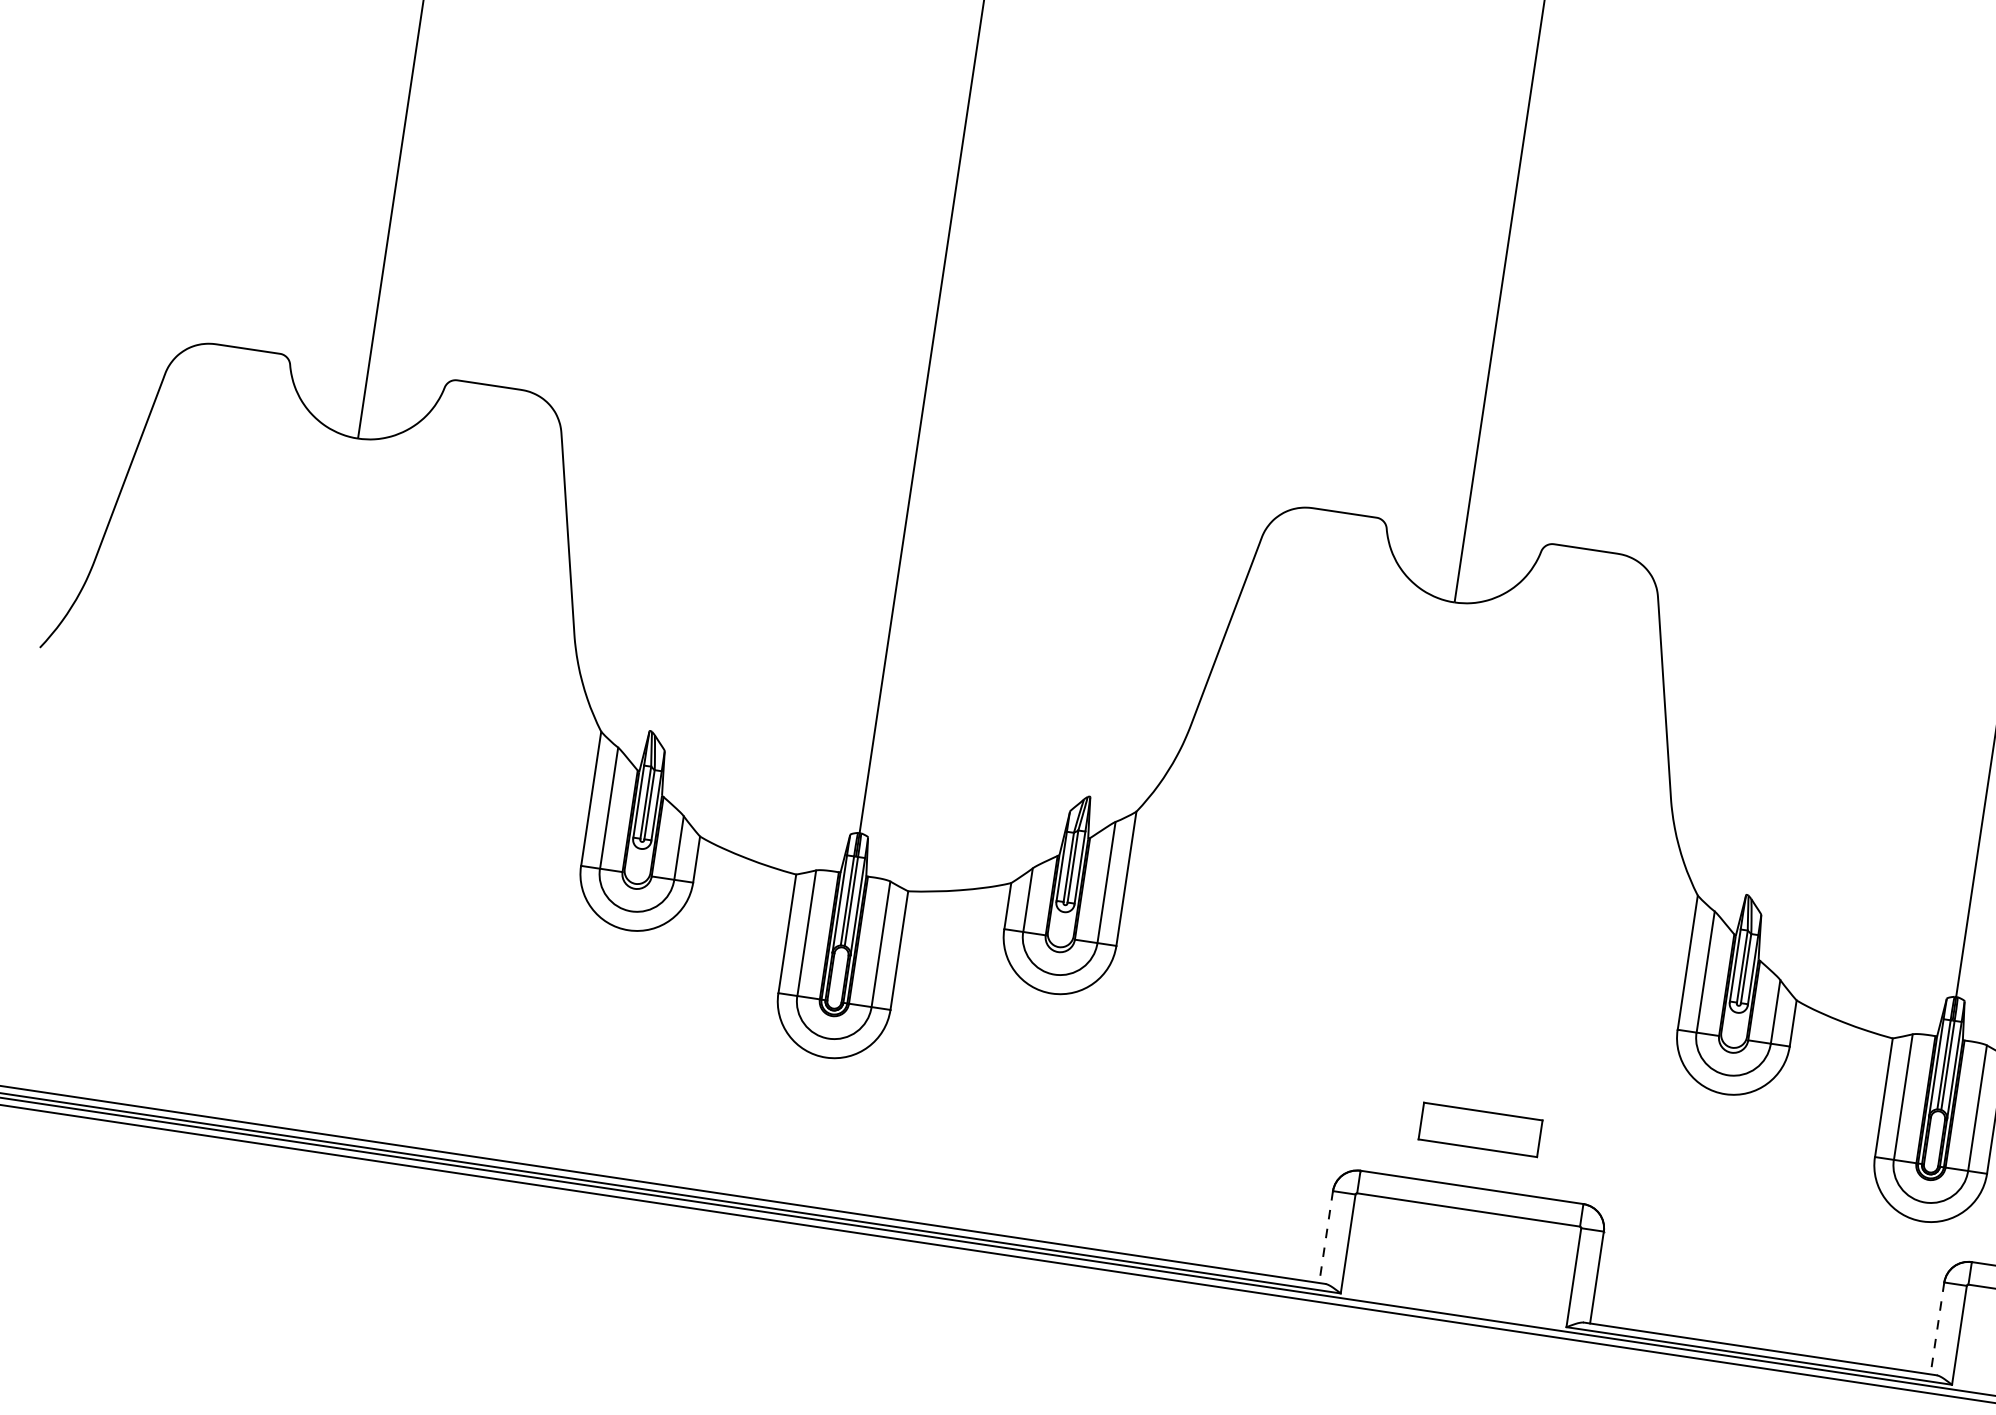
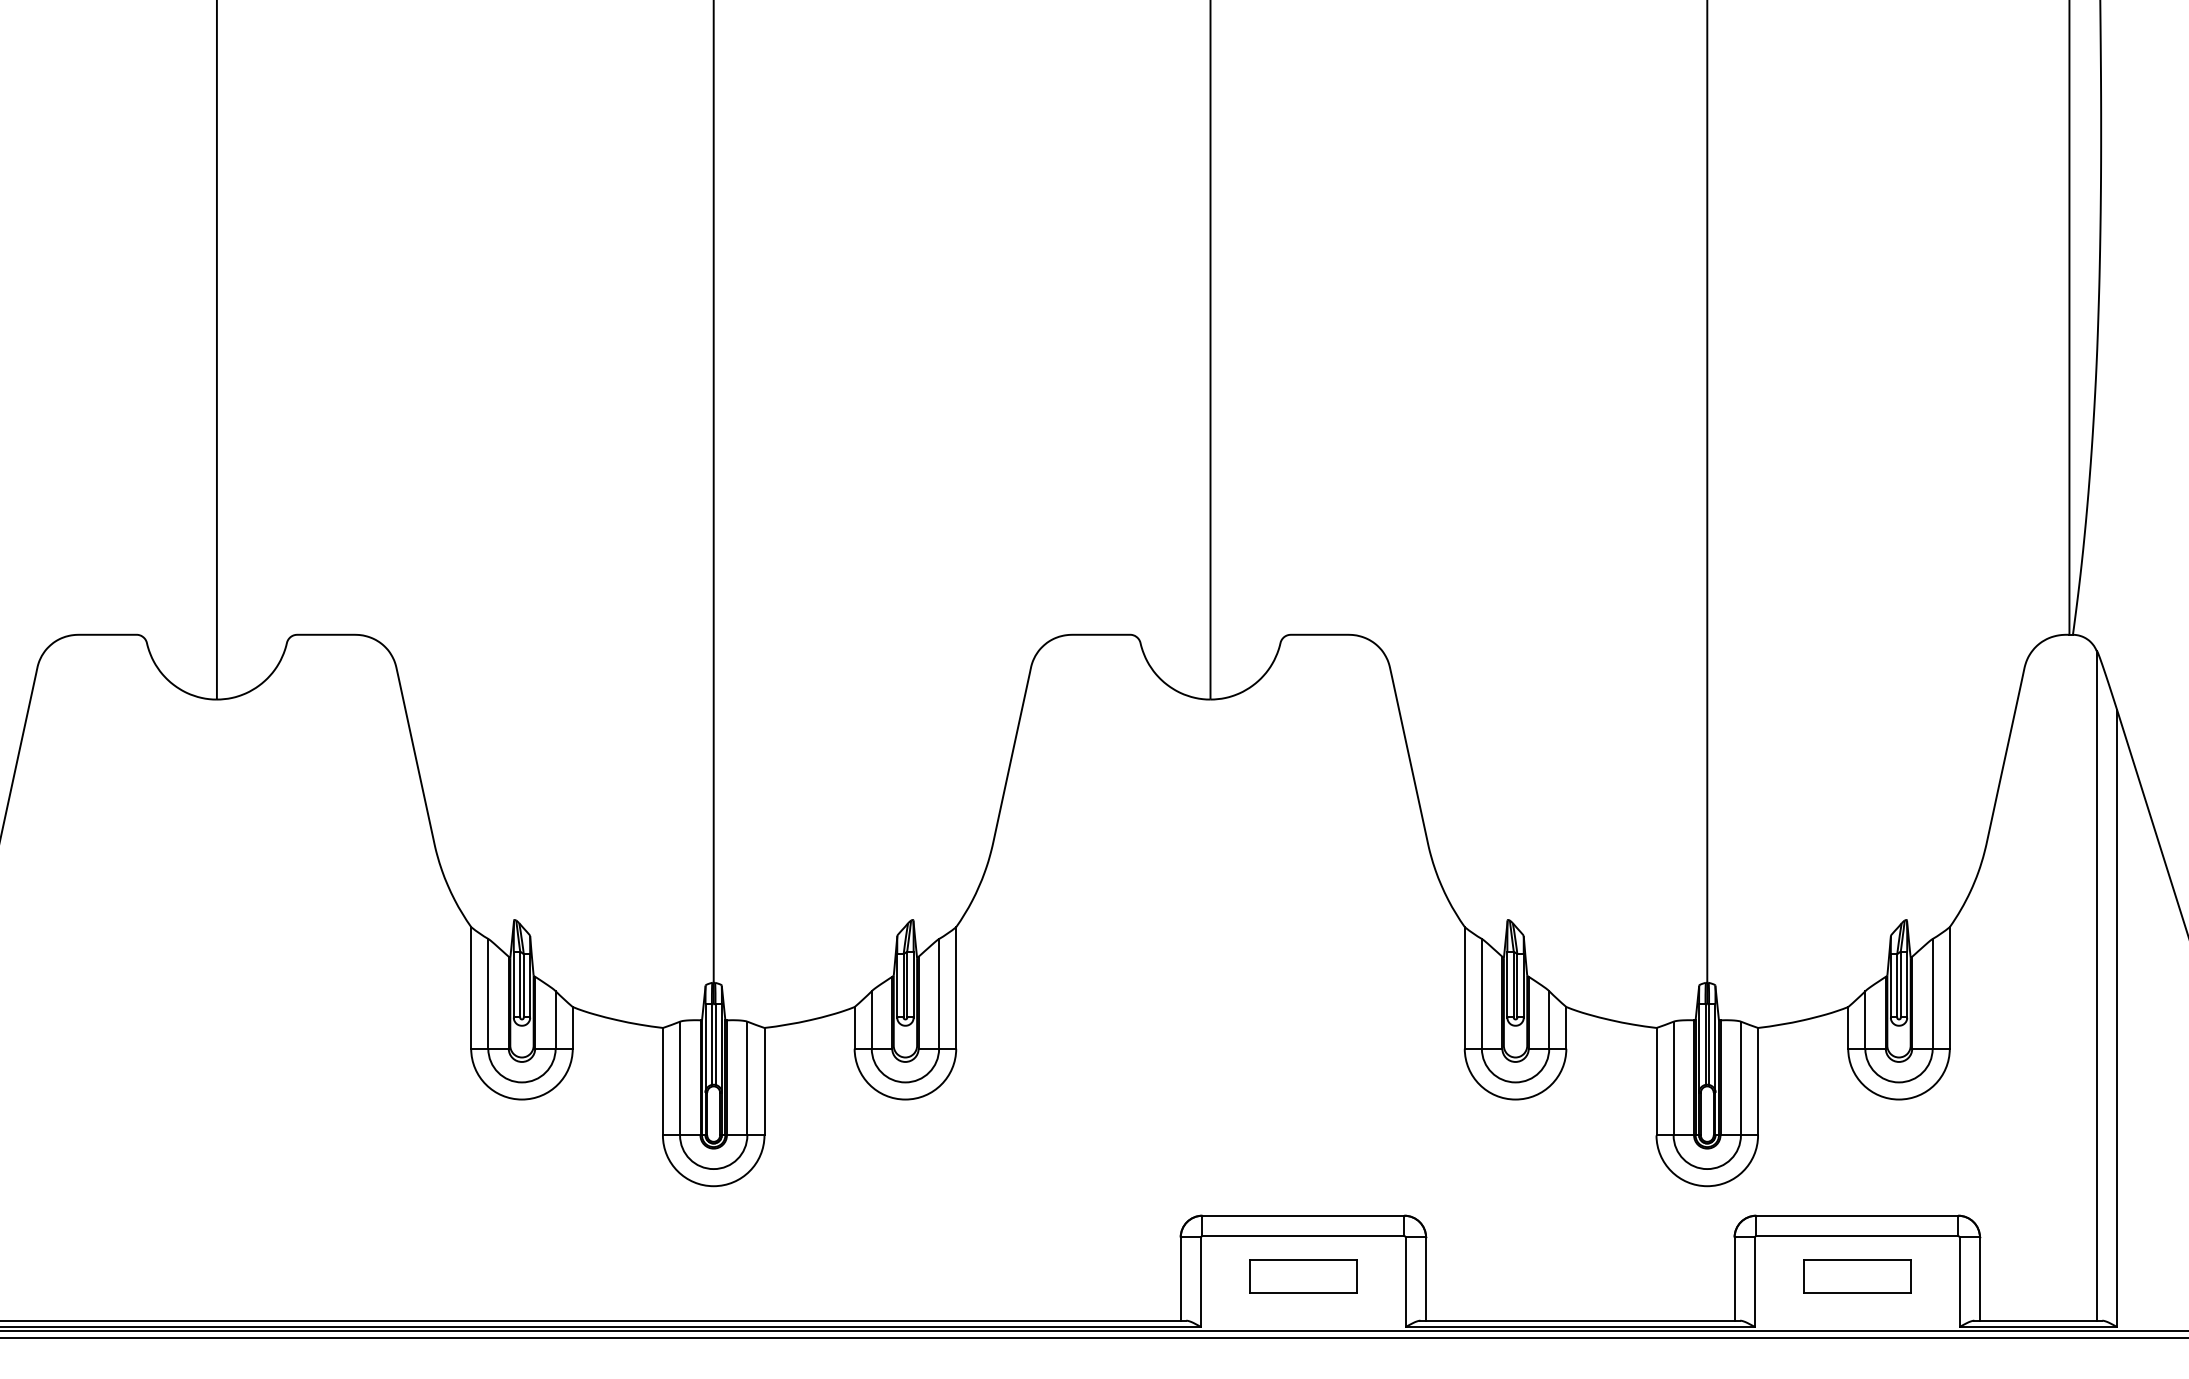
part: (1480, 1129) -> (1303, 1276), moved
line: (1325, 1237) -> (1180, 1279), dashed -> solid
line: (1937, 1328) -> (1734, 1279), dashed -> solid

